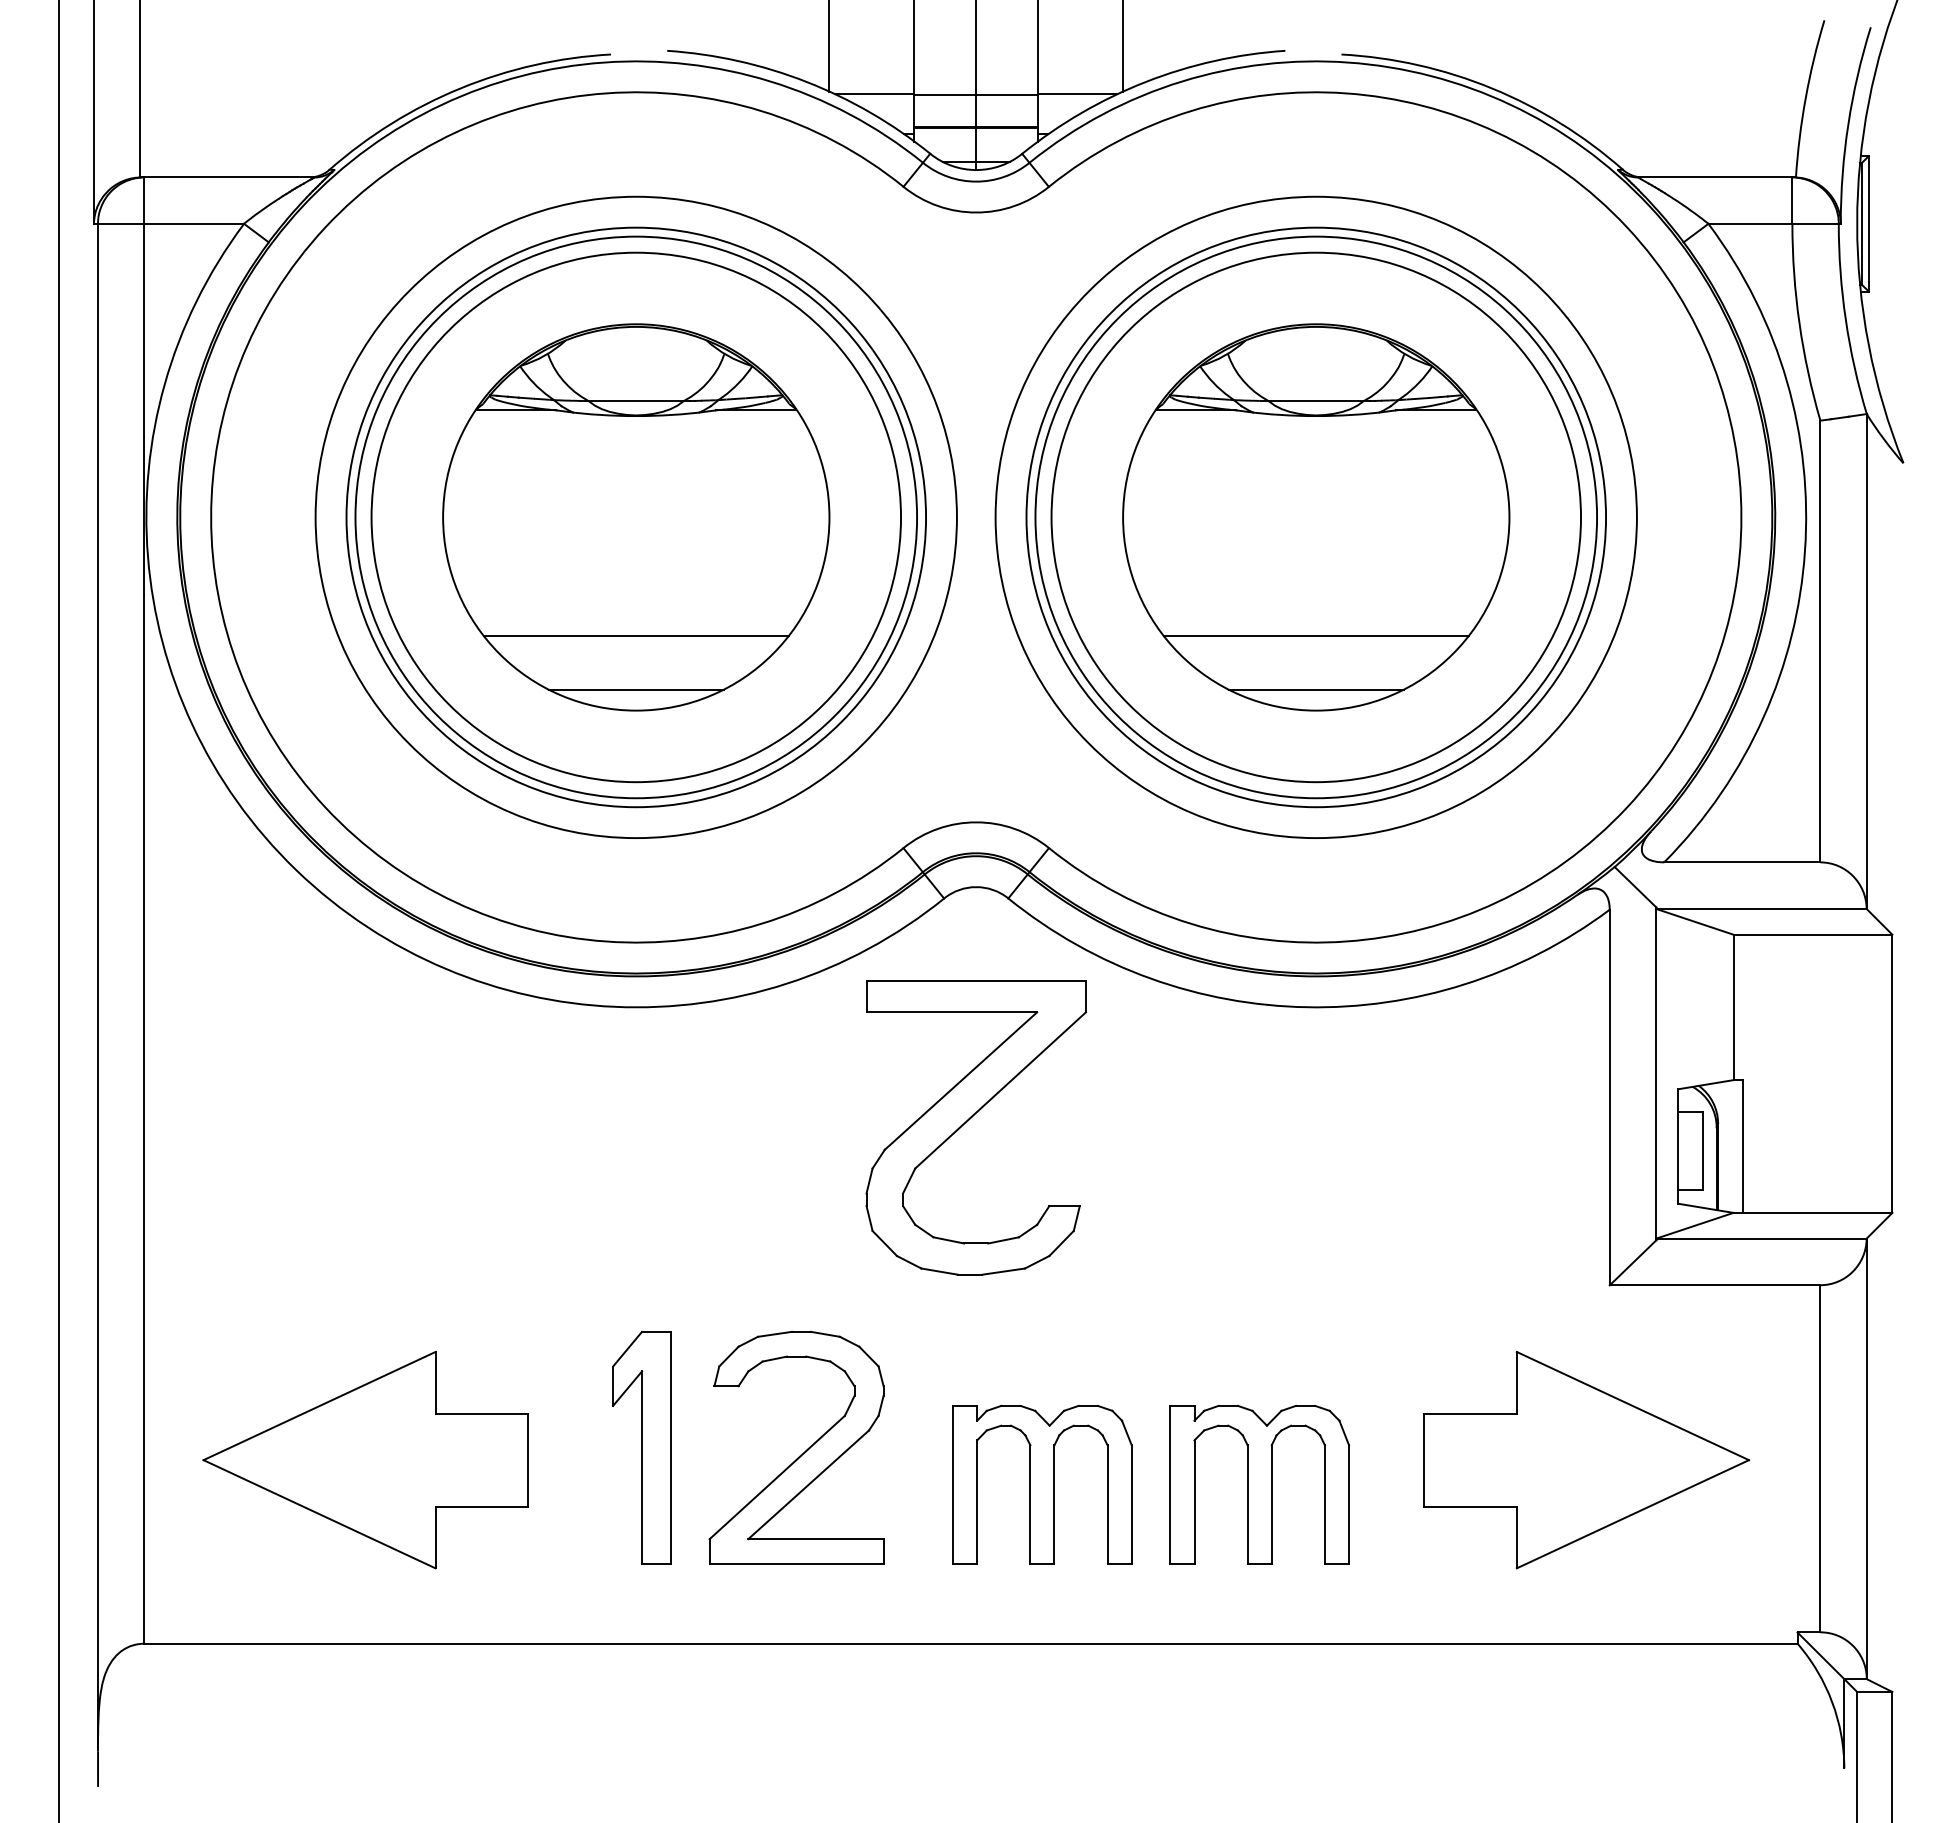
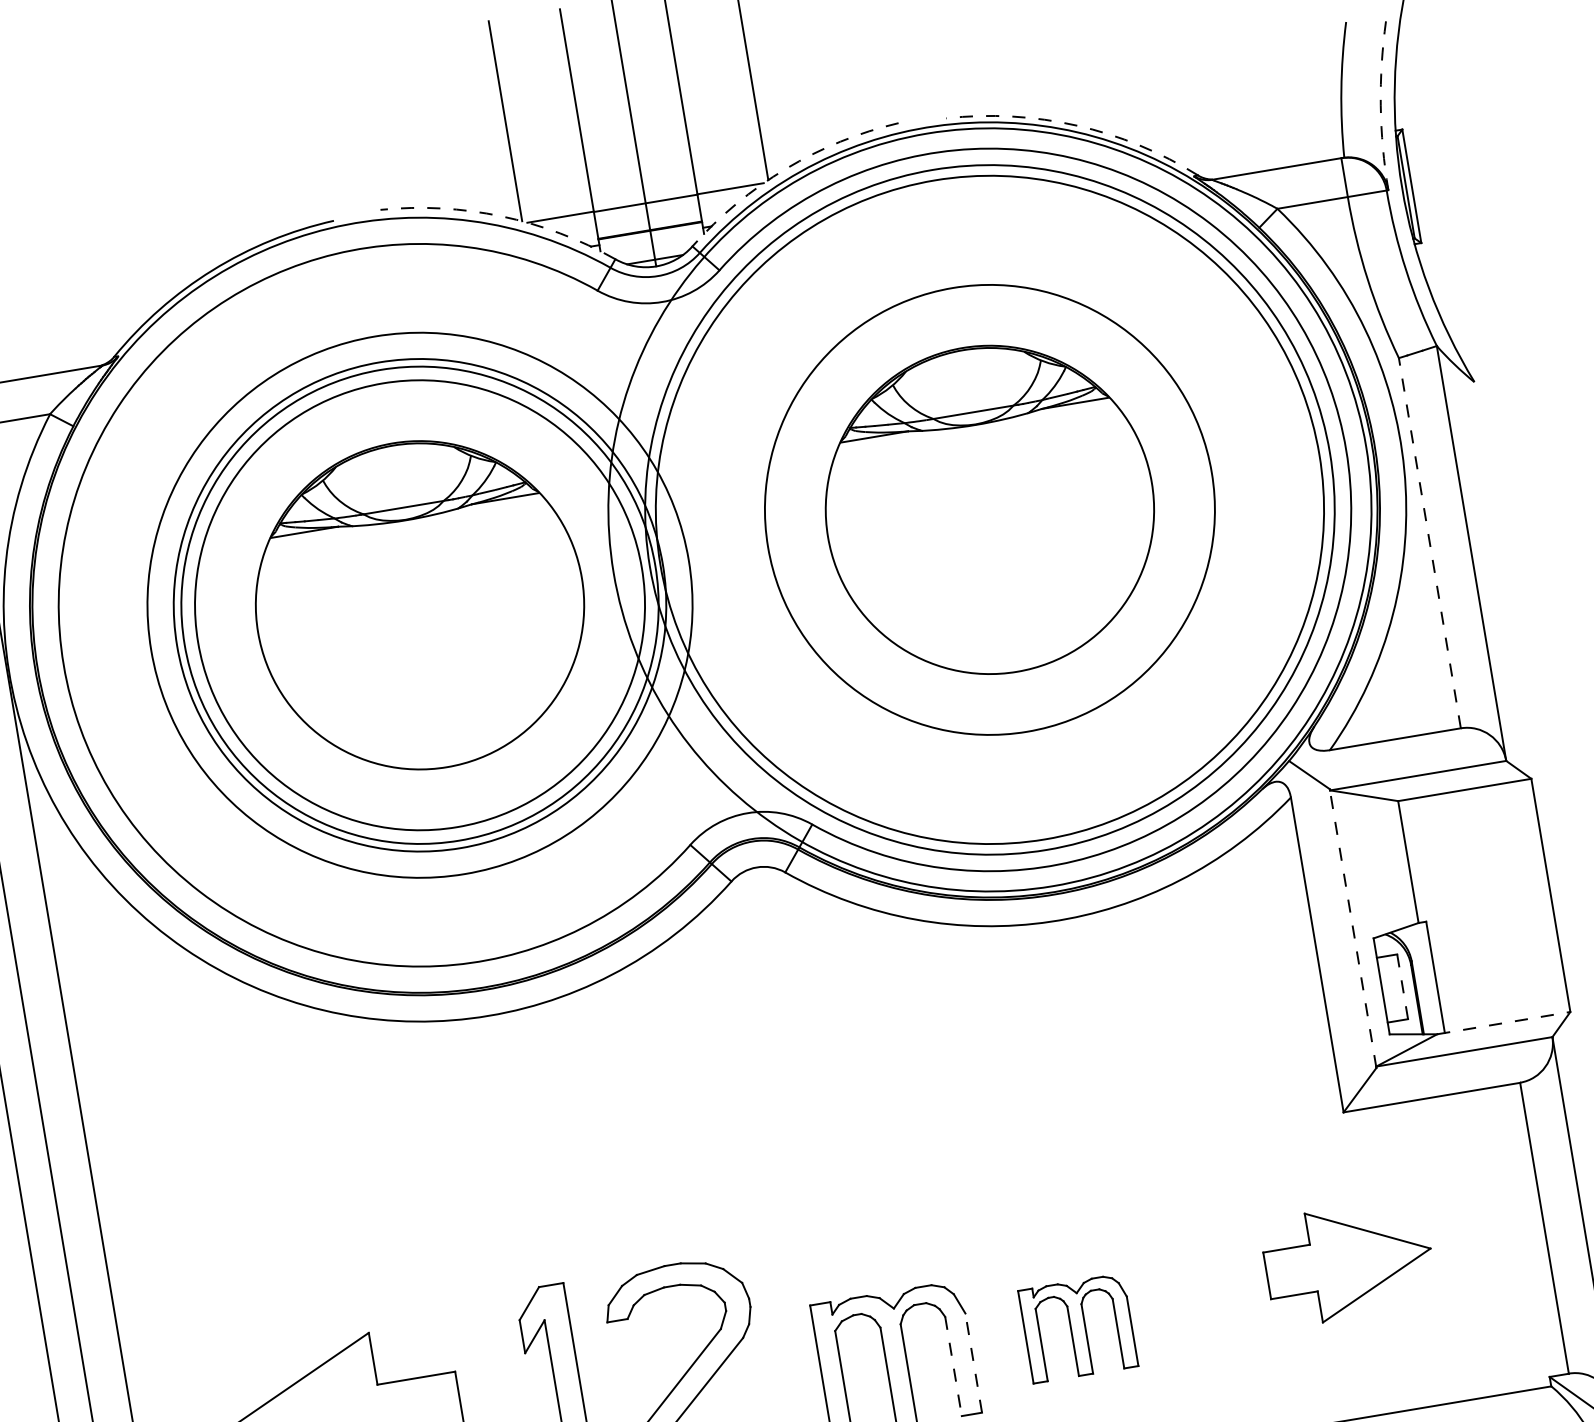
arc: (806, 81) -> (501, 216), solid -> dashed
arc: (1145, 81) -> (785, 168), solid -> dashed
arc: (1491, 88) -> (1076, 125), solid -> dashed
arc: (1848, 124) -> (1380, 105), solid -> dashed
circle: (1315, 517) -> (989, 510), size x1.4
circle: (1316, 517) -> (990, 509), size x1.4
circle: (1316, 517) -> (990, 509), size x1.4
line: (635, 636) -> (436, 705), removed
line: (1315, 636) -> (1005, 609), removed
line: (1820, 641) -> (1429, 543), solid -> dashed
line: (635, 689) -> (443, 749), removed
line: (1315, 689) -> (1013, 654), removed
line: (1656, 1073) -> (1353, 928), solid -> dashed
part: (969, 1120) -> (783, 1064), removed
line: (1702, 1151) -> (1402, 987), solid -> dashed
line: (1813, 1212) -> (1504, 1022), solid -> dashed
part: (1586, 1460) -> (1348, 1262), size x0.6
part: (1259, 1484) -> (1078, 1328), size x0.7
line: (1131, 1504) -> (973, 1363), solid -> dashed
line: (1107, 1505) -> (953, 1367), solid -> dashed

